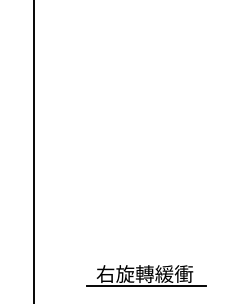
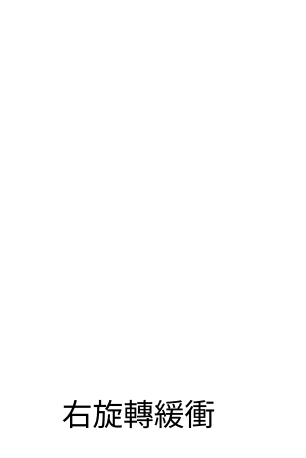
line: (146, 286) -> (140, 433), removed

